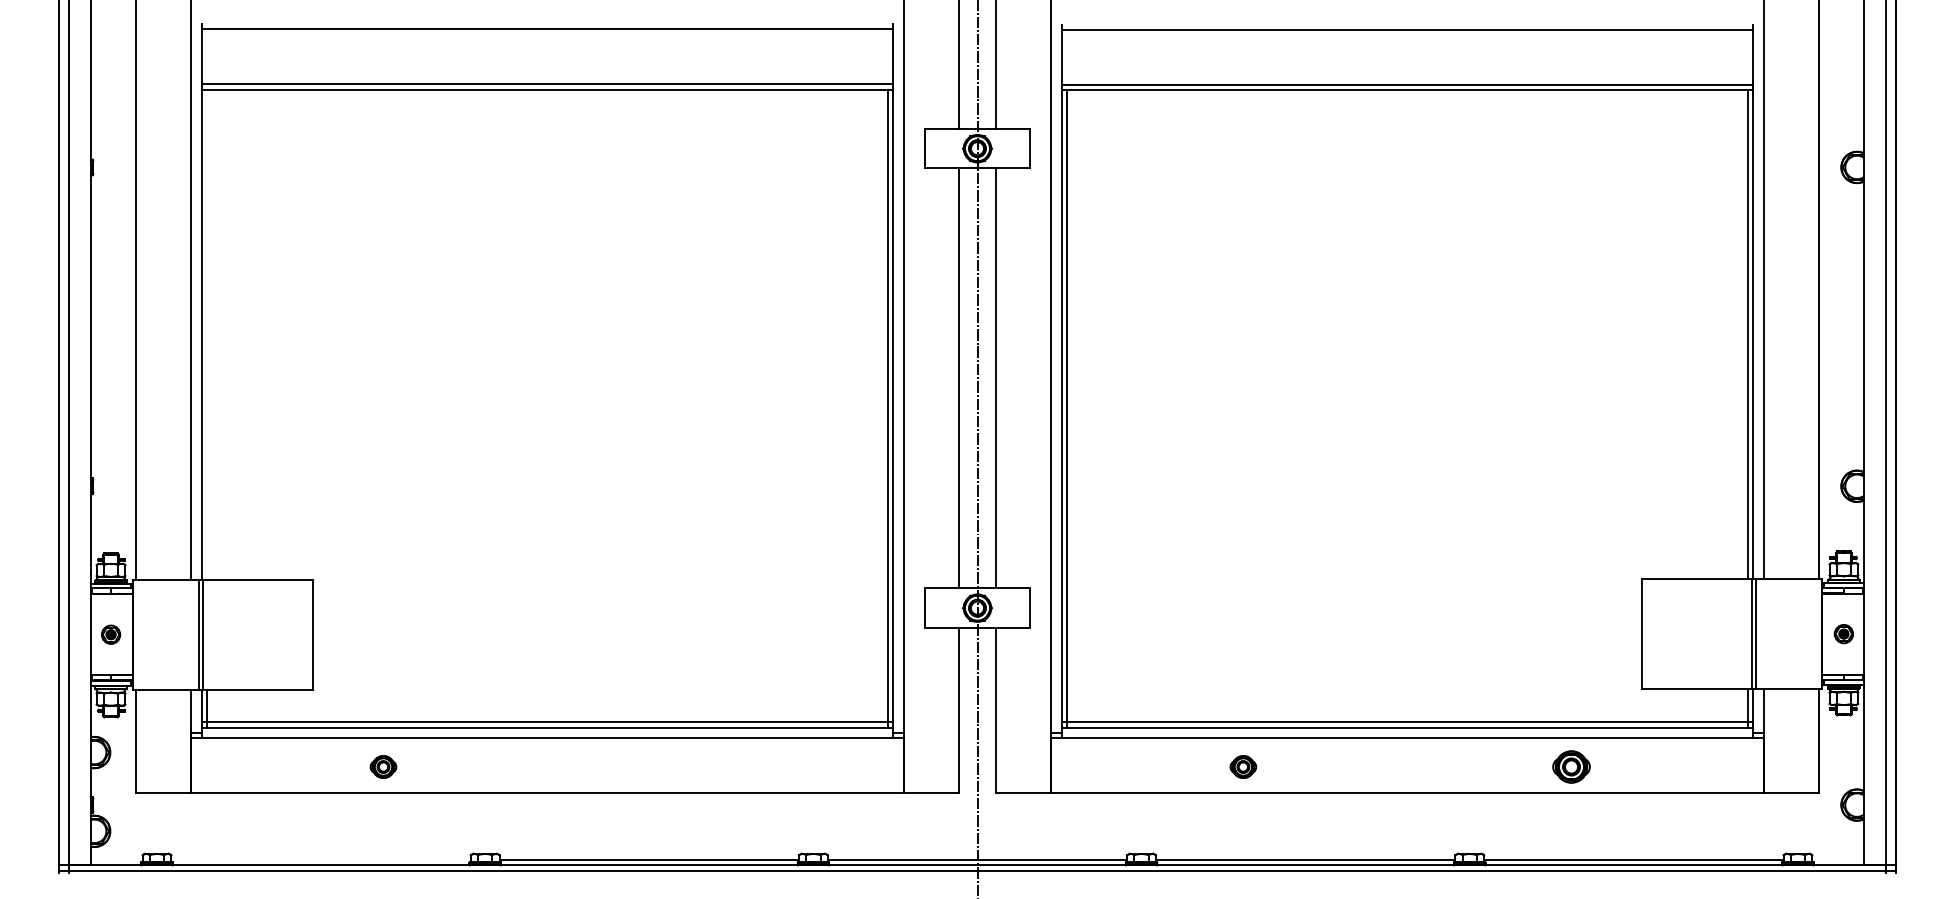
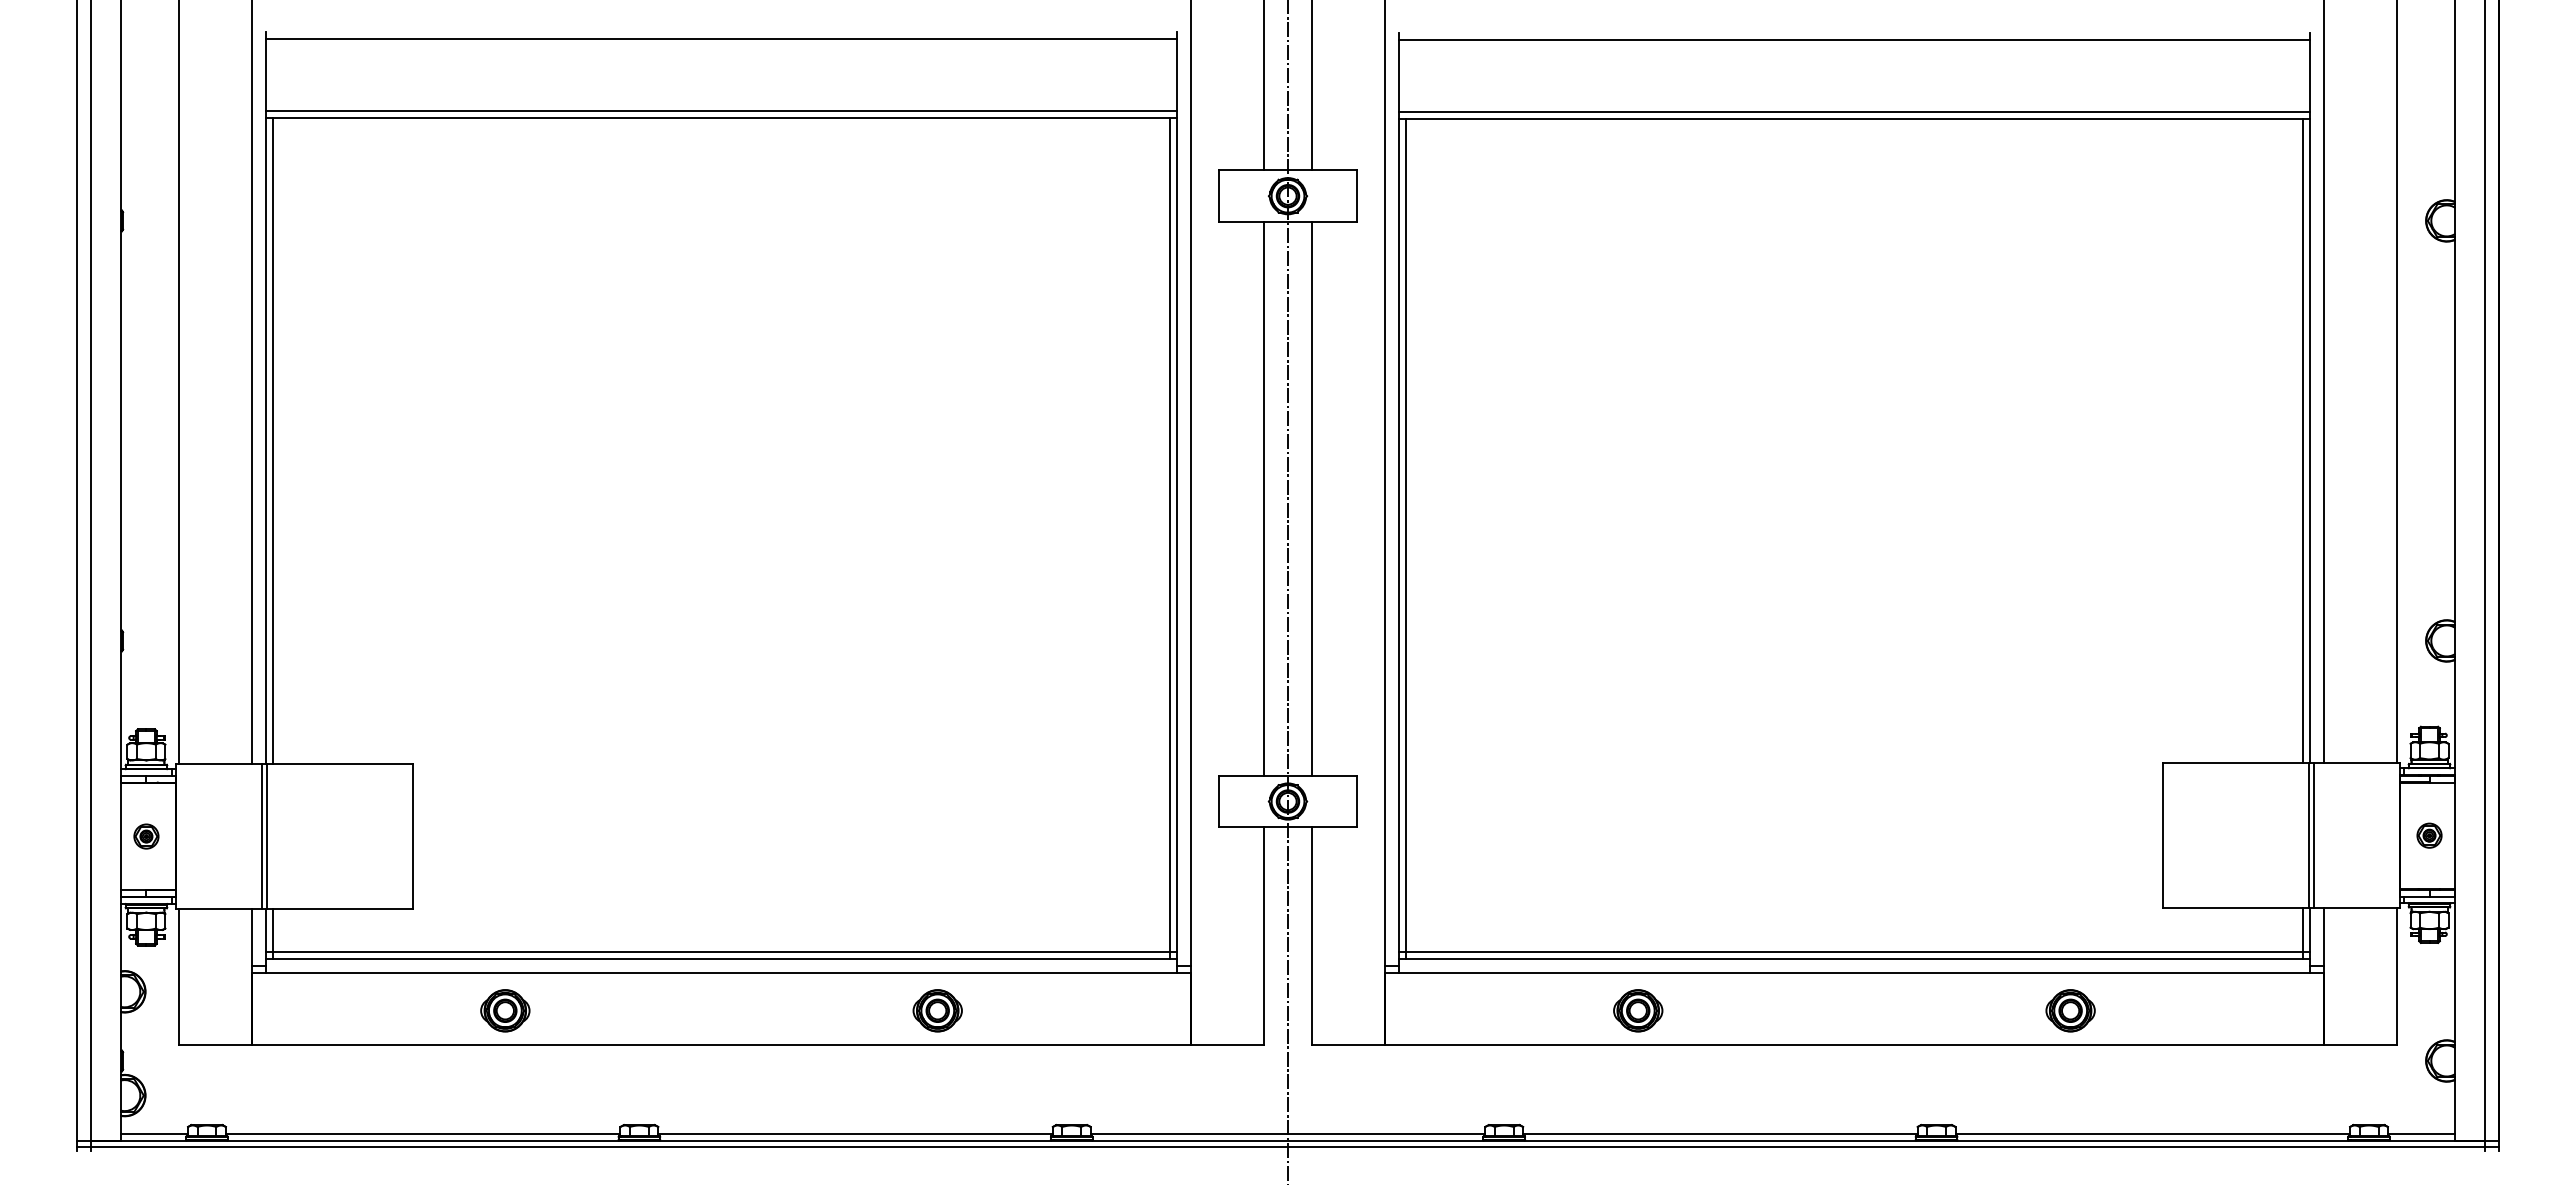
line: (206, 334) -> (272, 440), added
part: (383, 766) -> (505, 1010), size x1.43
part: (711, 766) -> (937, 1010), added
part: (1243, 766) -> (1638, 1010), size x1.43
line: (117, 860) -> (154, 1133), added
line: (320, 860) -> (422, 1133), added
line: (1837, 860) -> (2421, 1133), added

